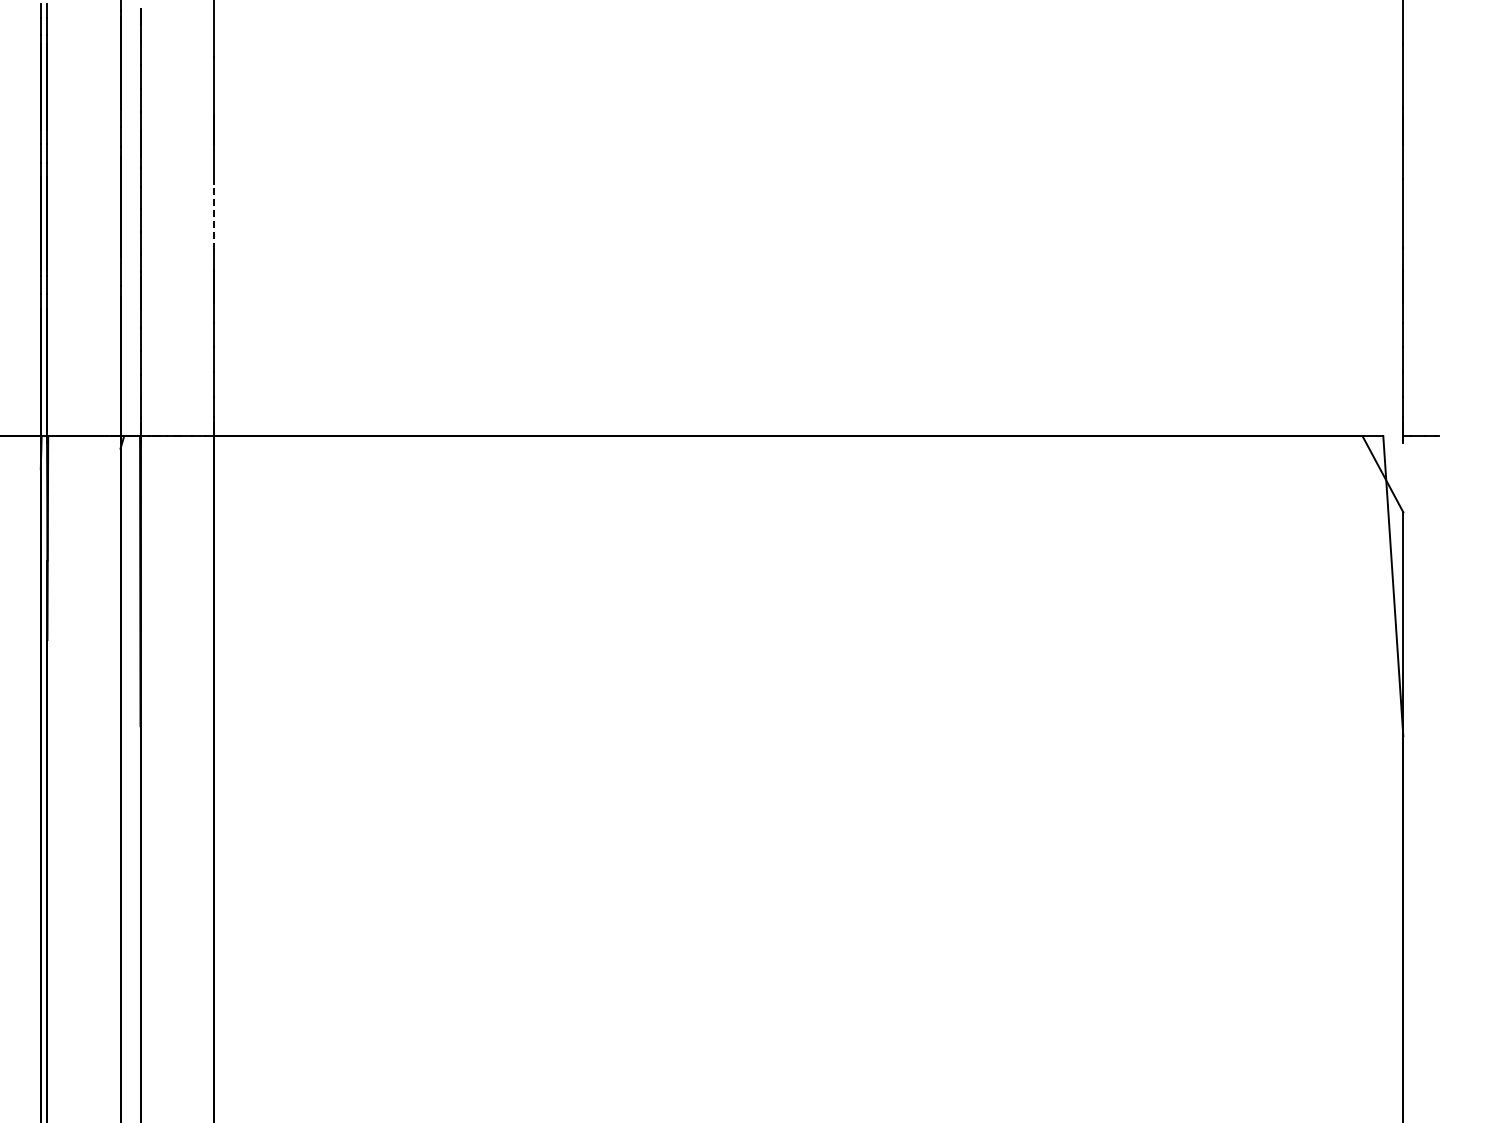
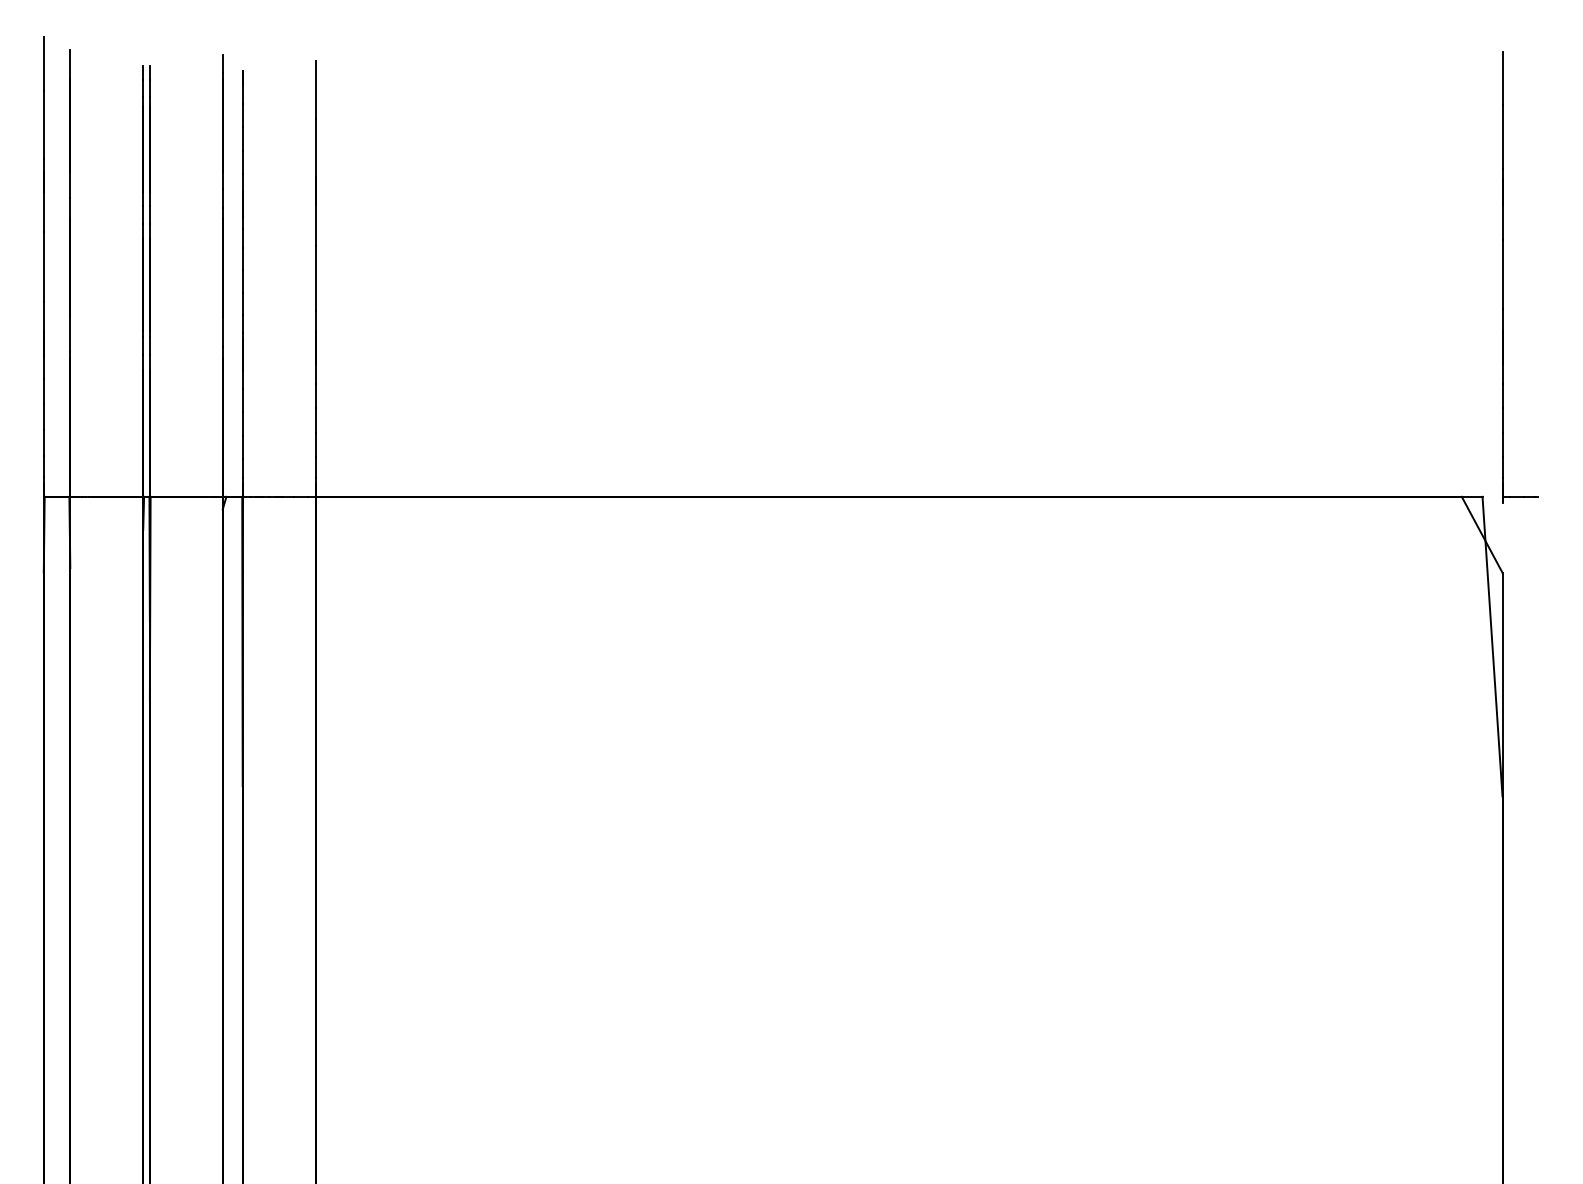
line: (213, 217) -> (315, 278), dashed -> solid

